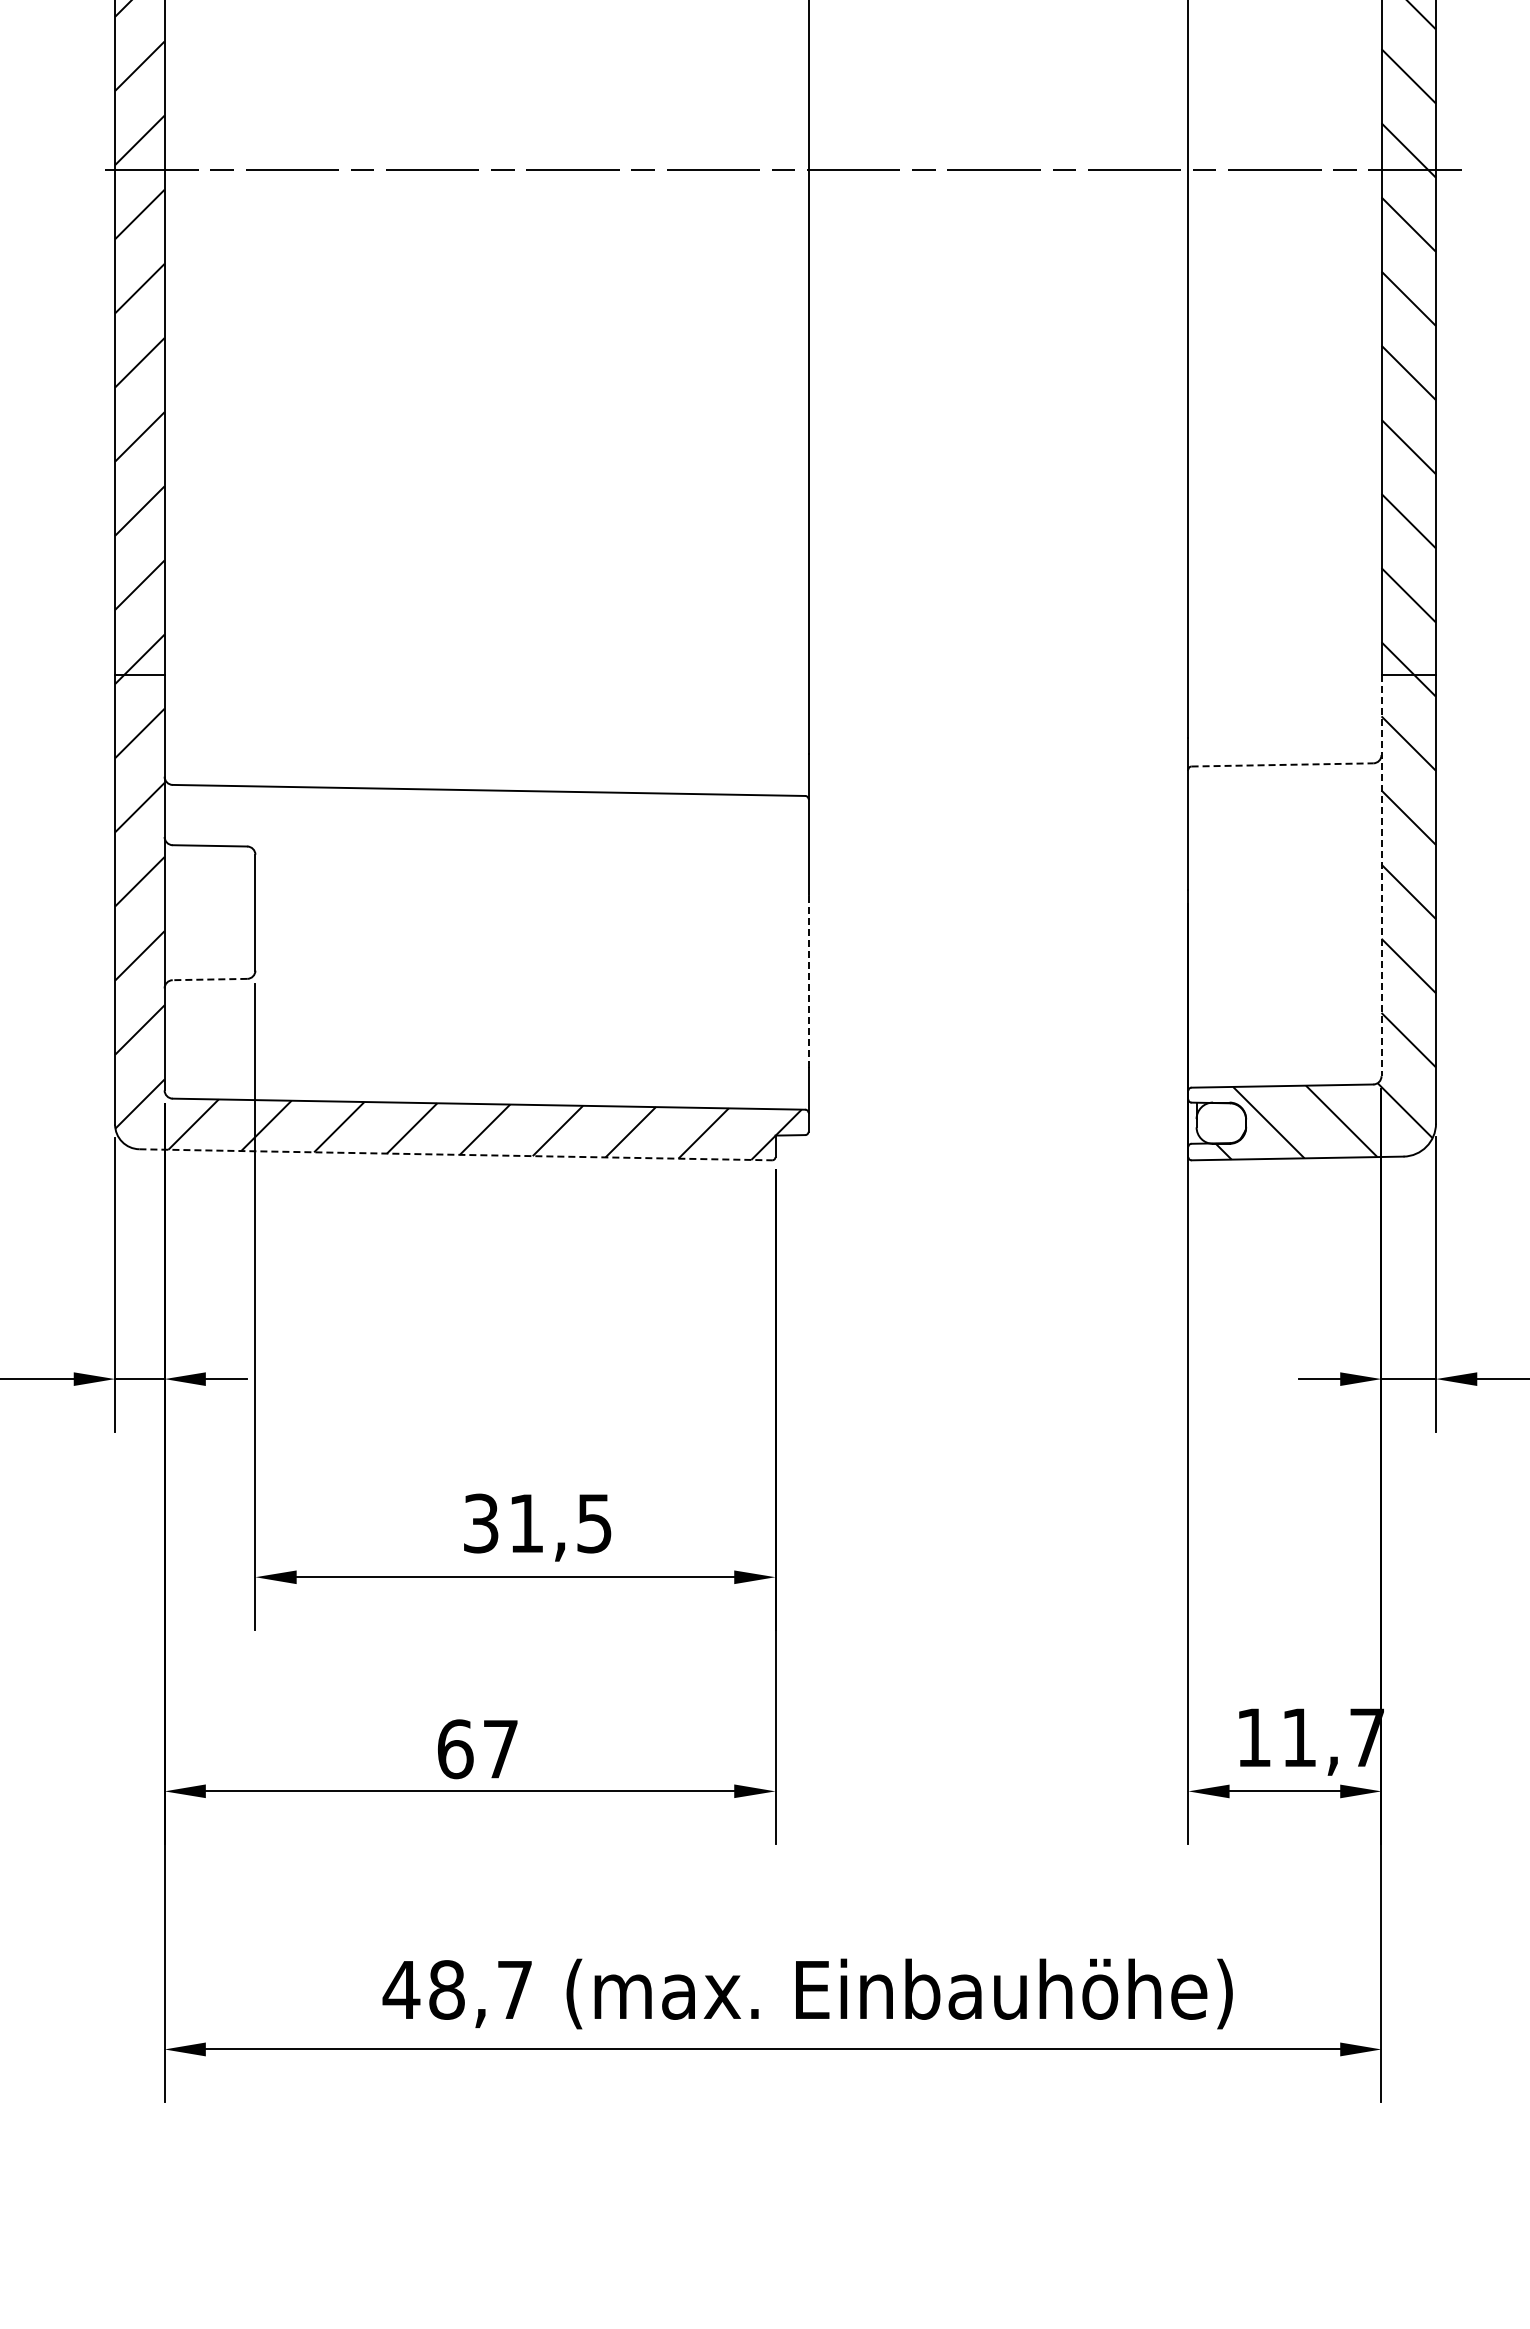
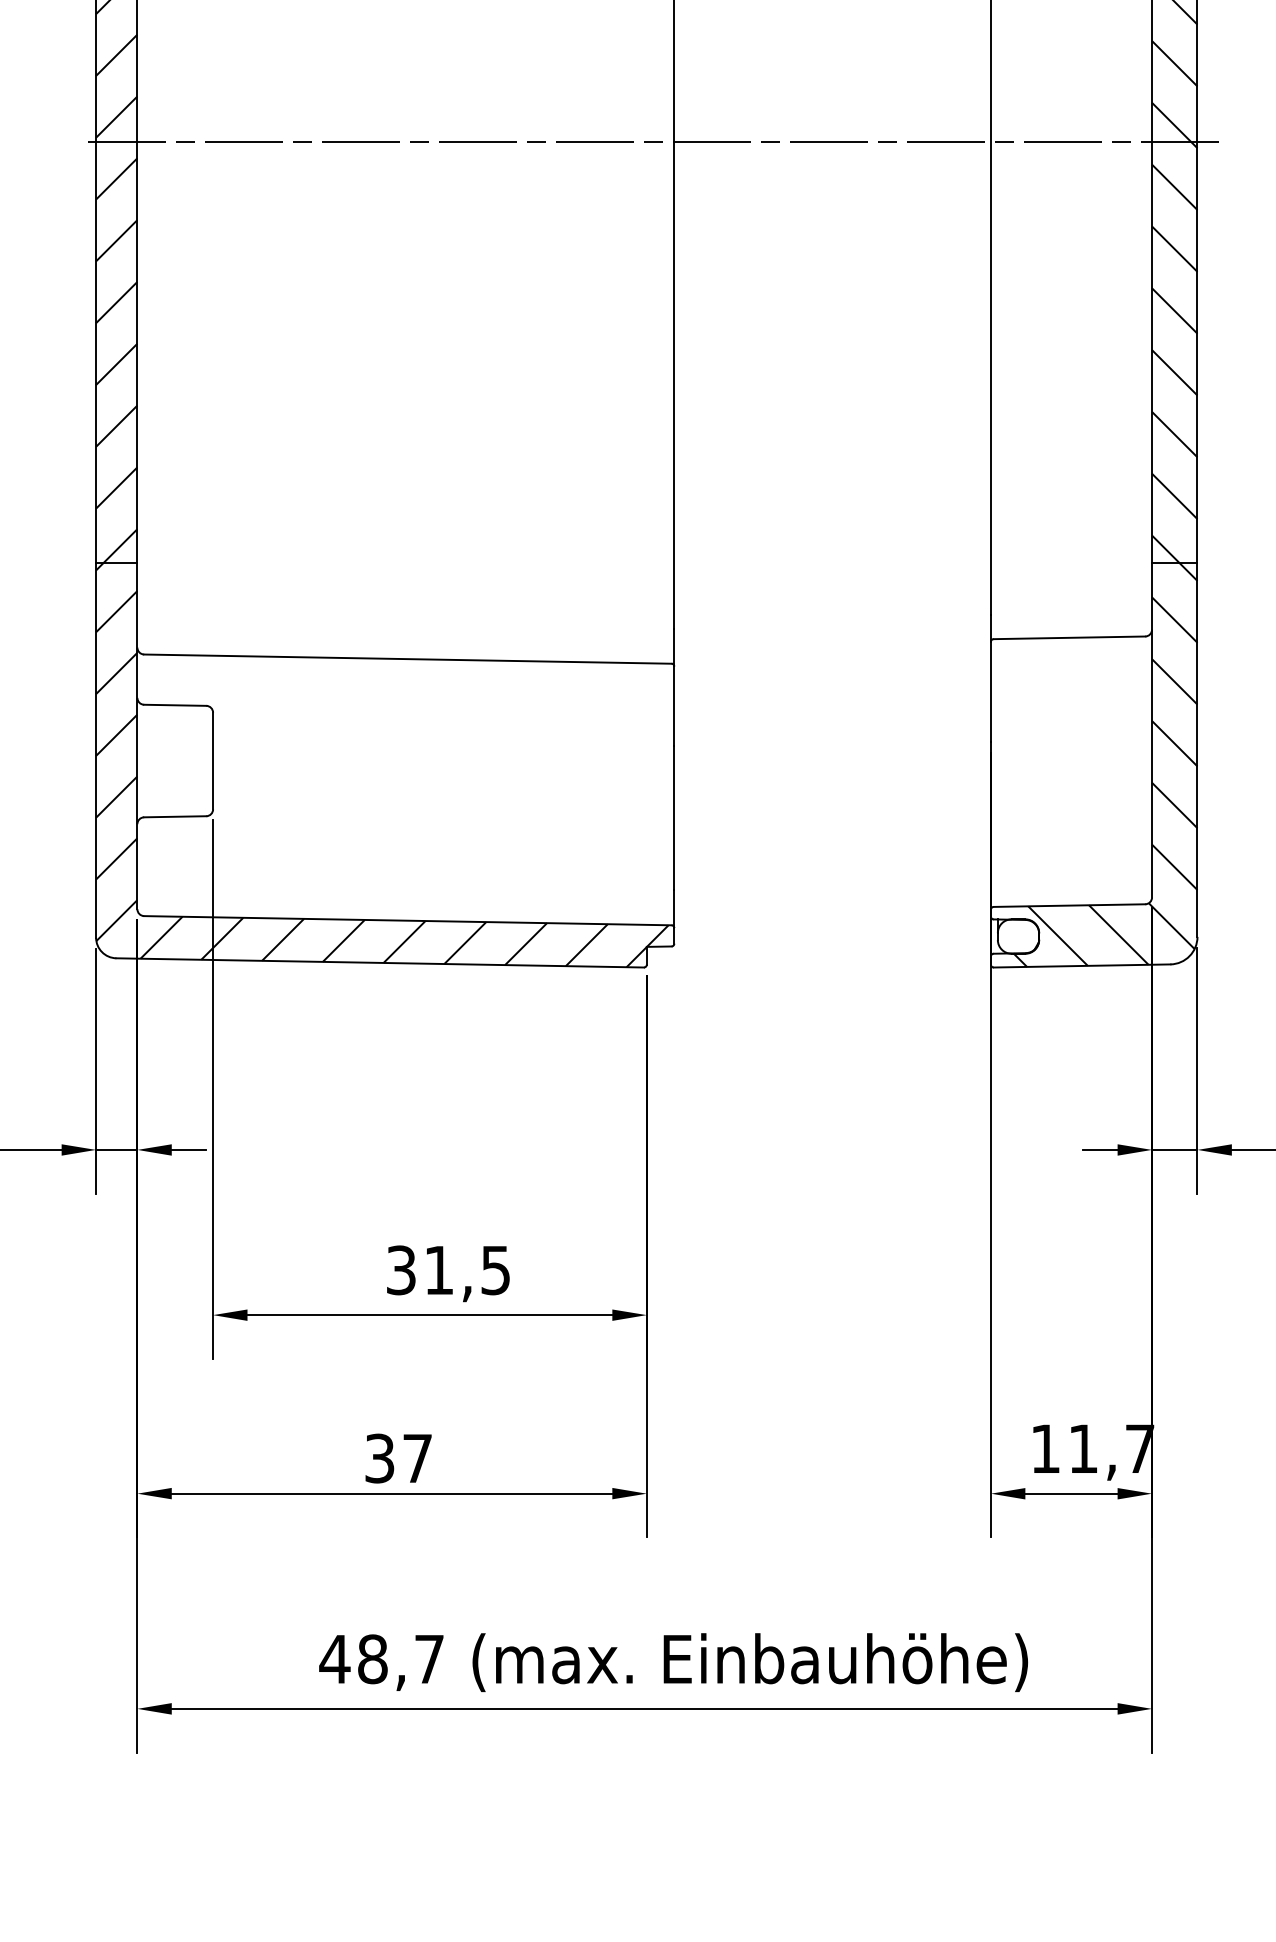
line: (1282, 764) -> (1069, 637), dashed -> solid
line: (1381, 875) -> (1152, 730), dashed -> solid
line: (209, 979) -> (174, 816), dashed -> solid
line: (808, 981) -> (674, 818), dashed -> solid
line: (456, 1154) -> (380, 962), dashed -> solid
text: (455, 1749) -> (379, 1458), 67 -> 37

